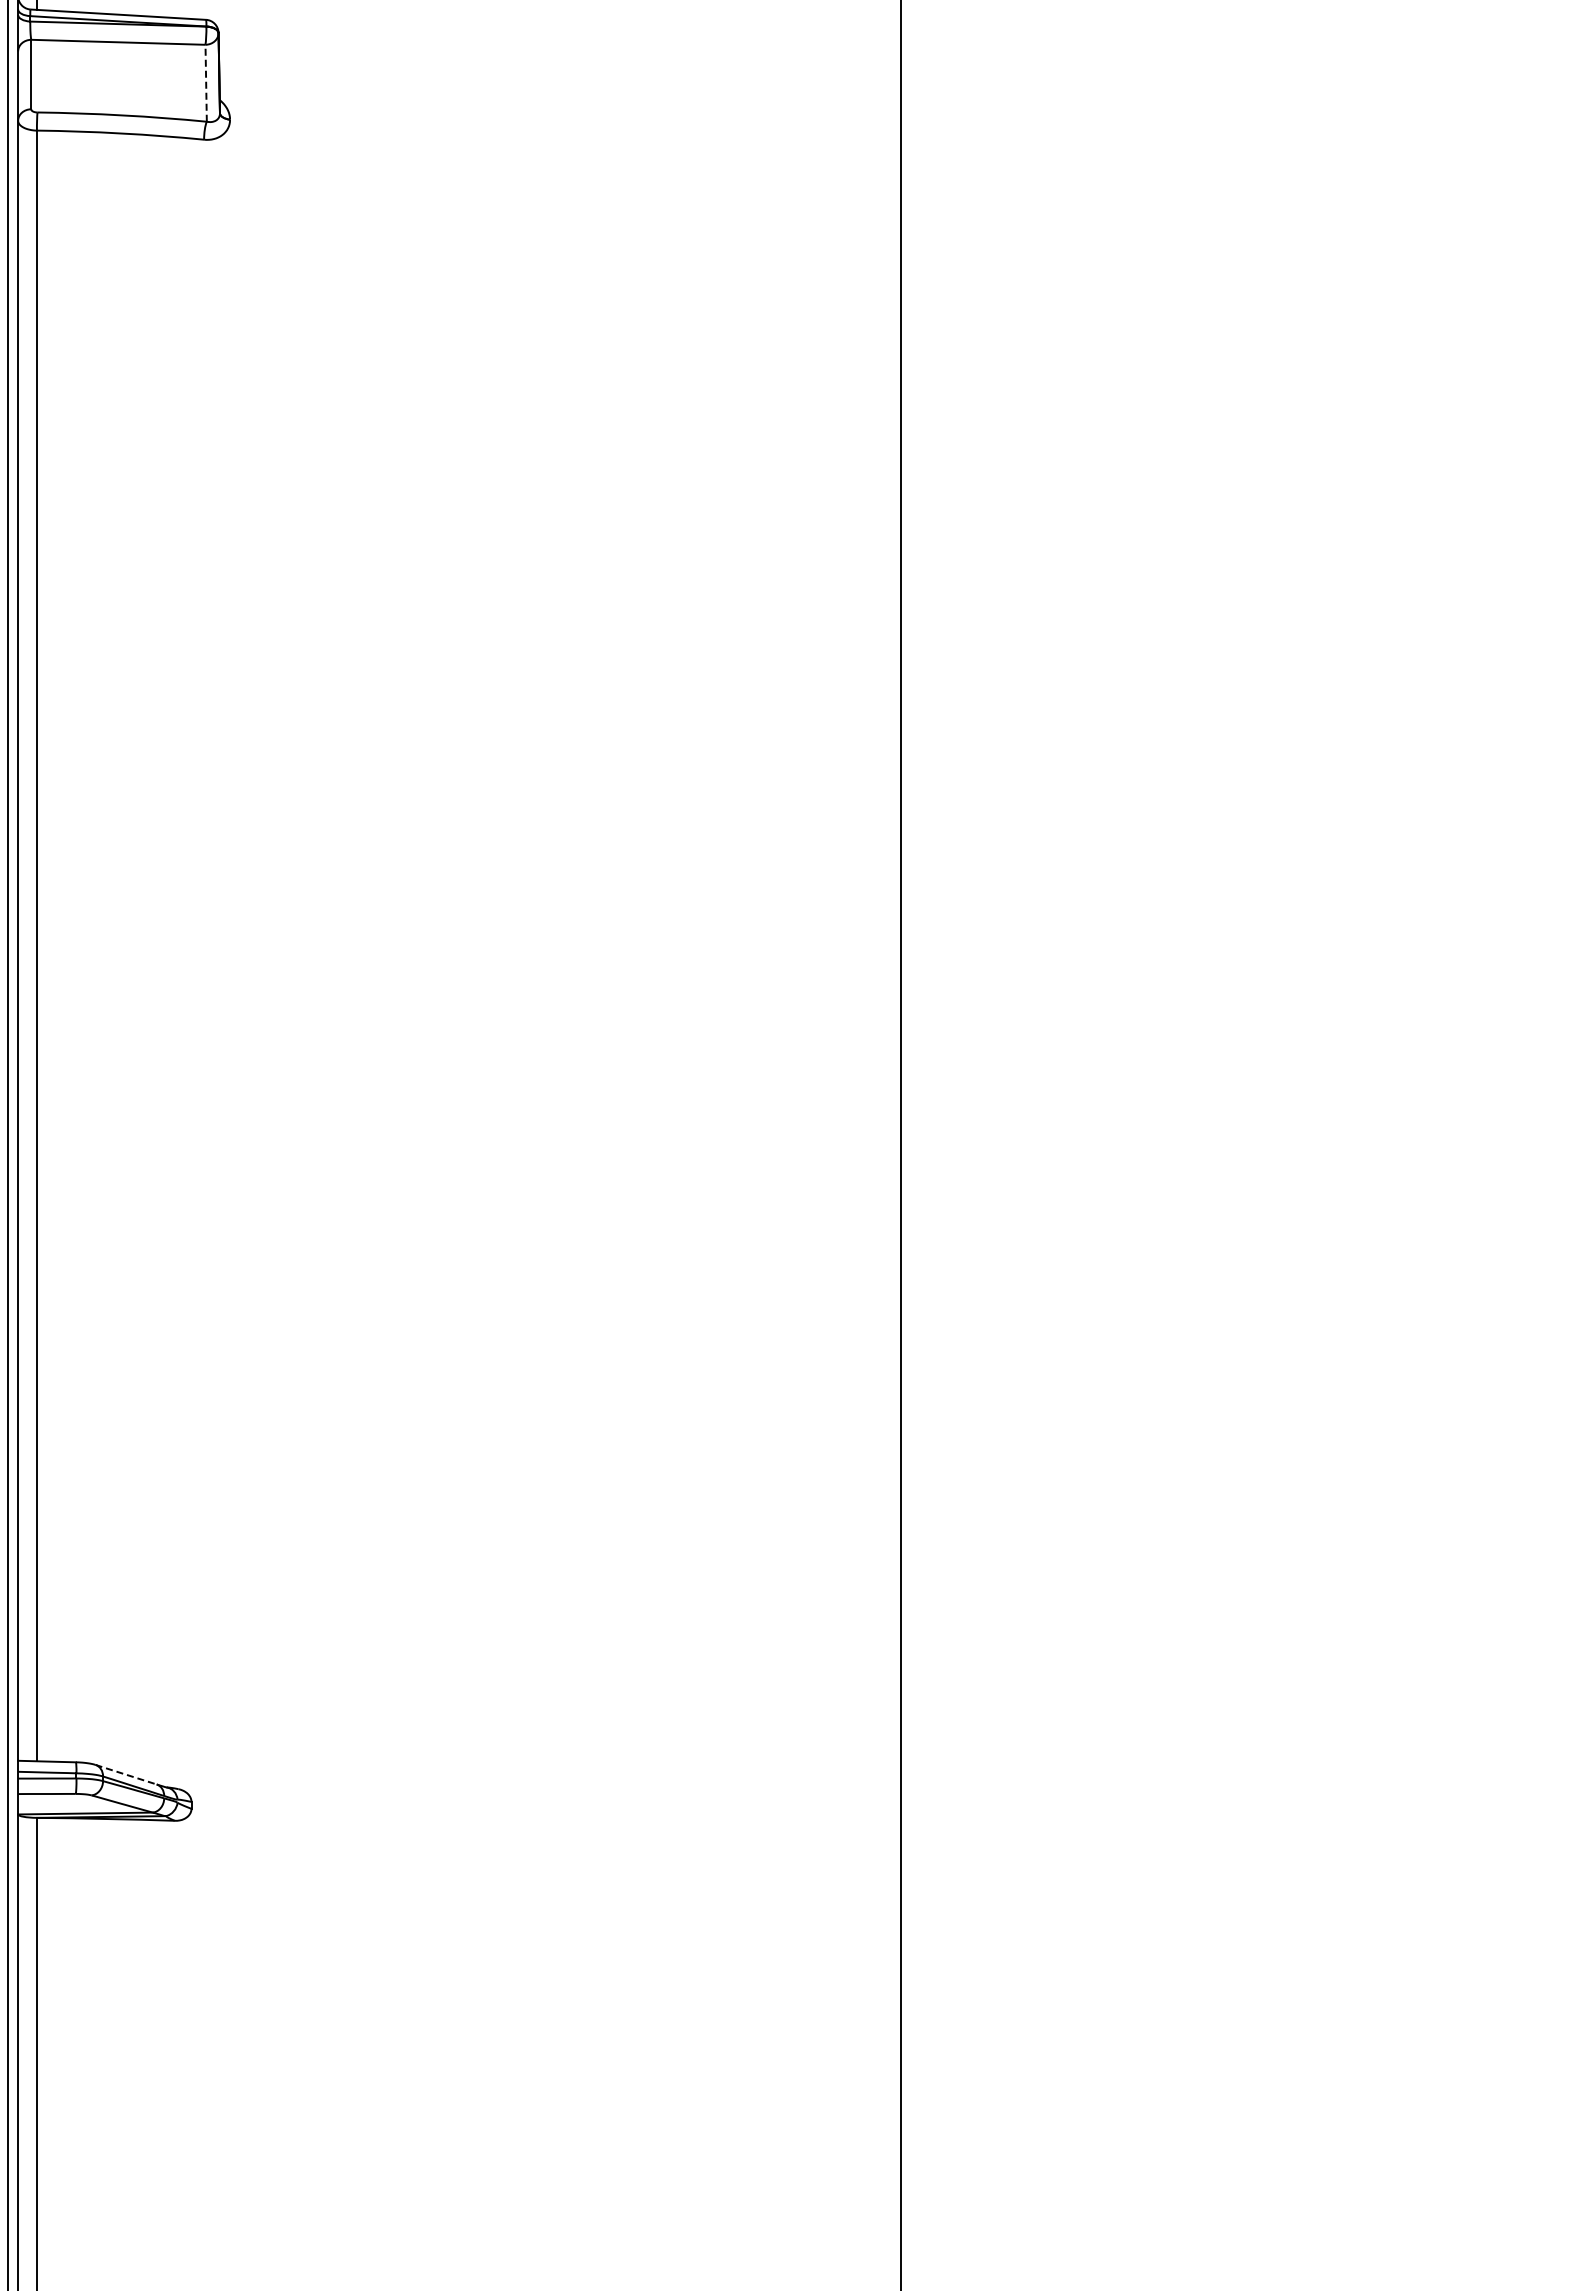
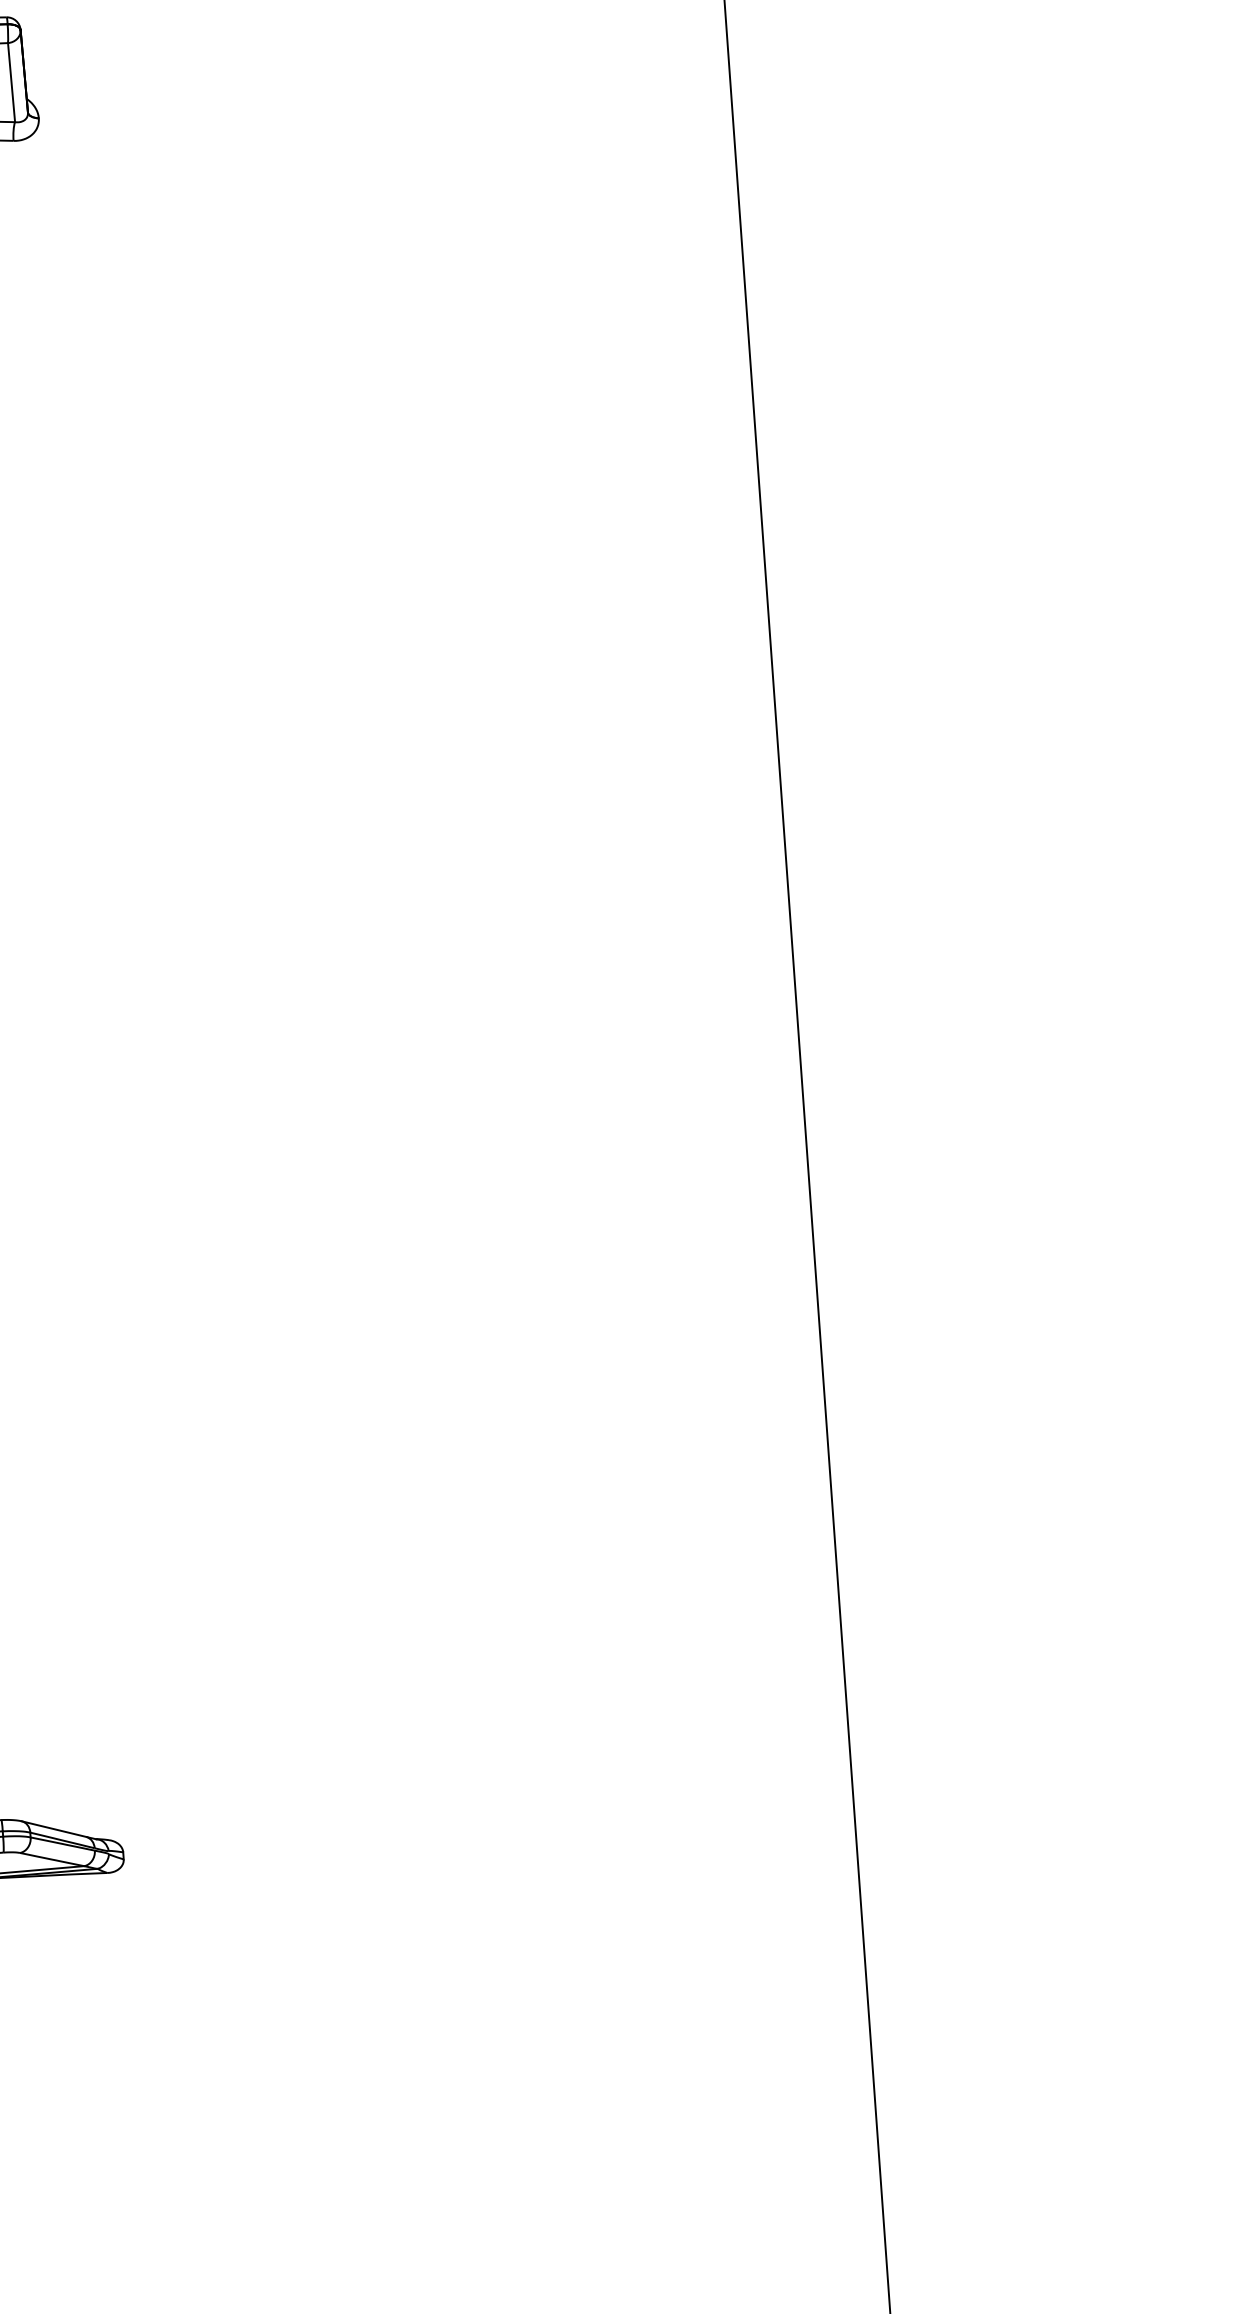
line: (206, 82) -> (11, 81), dashed -> solid
line: (126, 1774) -> (54, 1828), dashed -> solid

